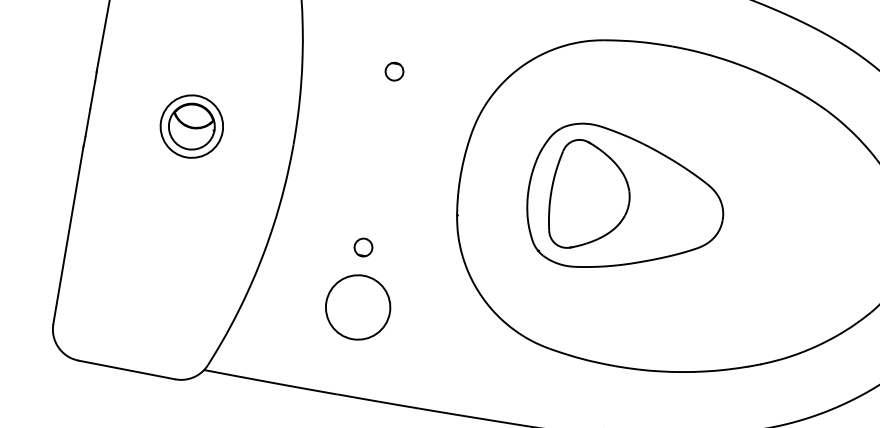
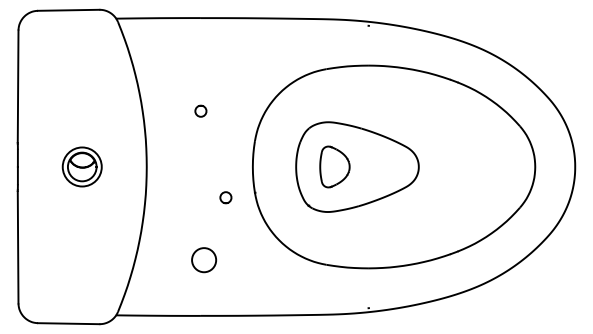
part: (589, 196) -> (334, 166), size x0.6
circle: (362, 247) -> (225, 197), moved
circle: (358, 308) -> (204, 260), size x0.6

